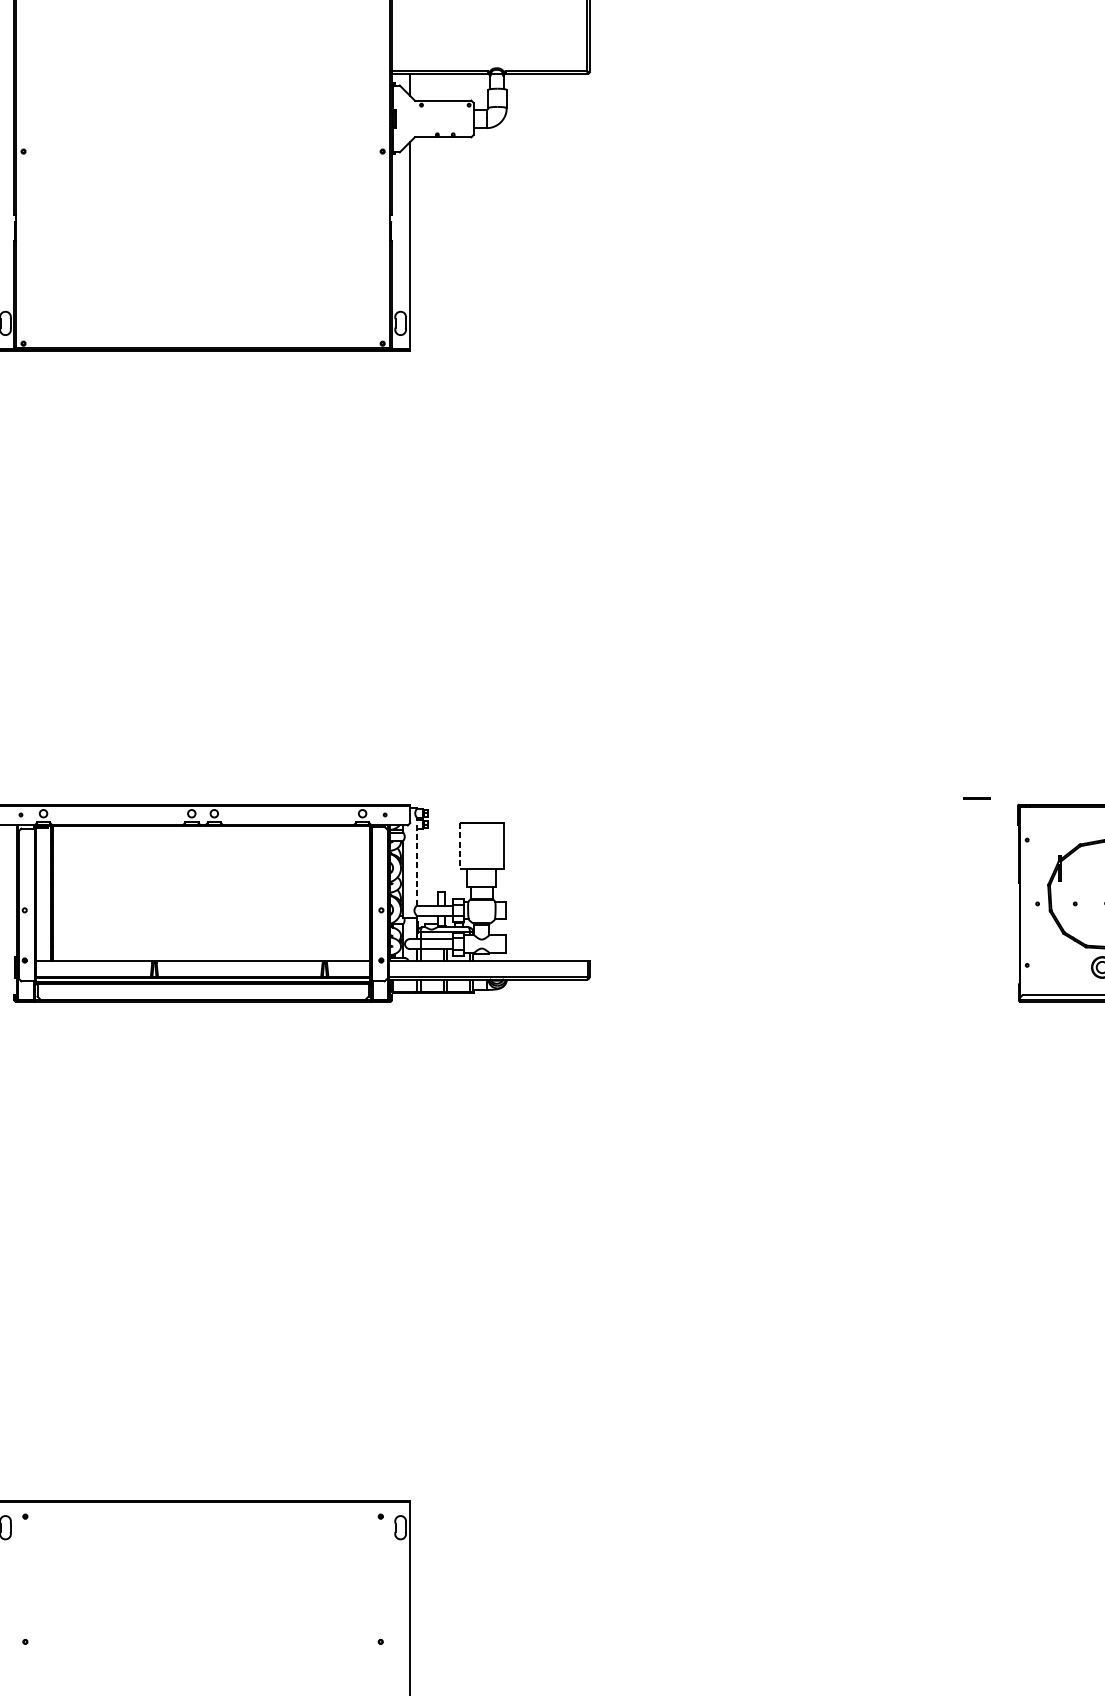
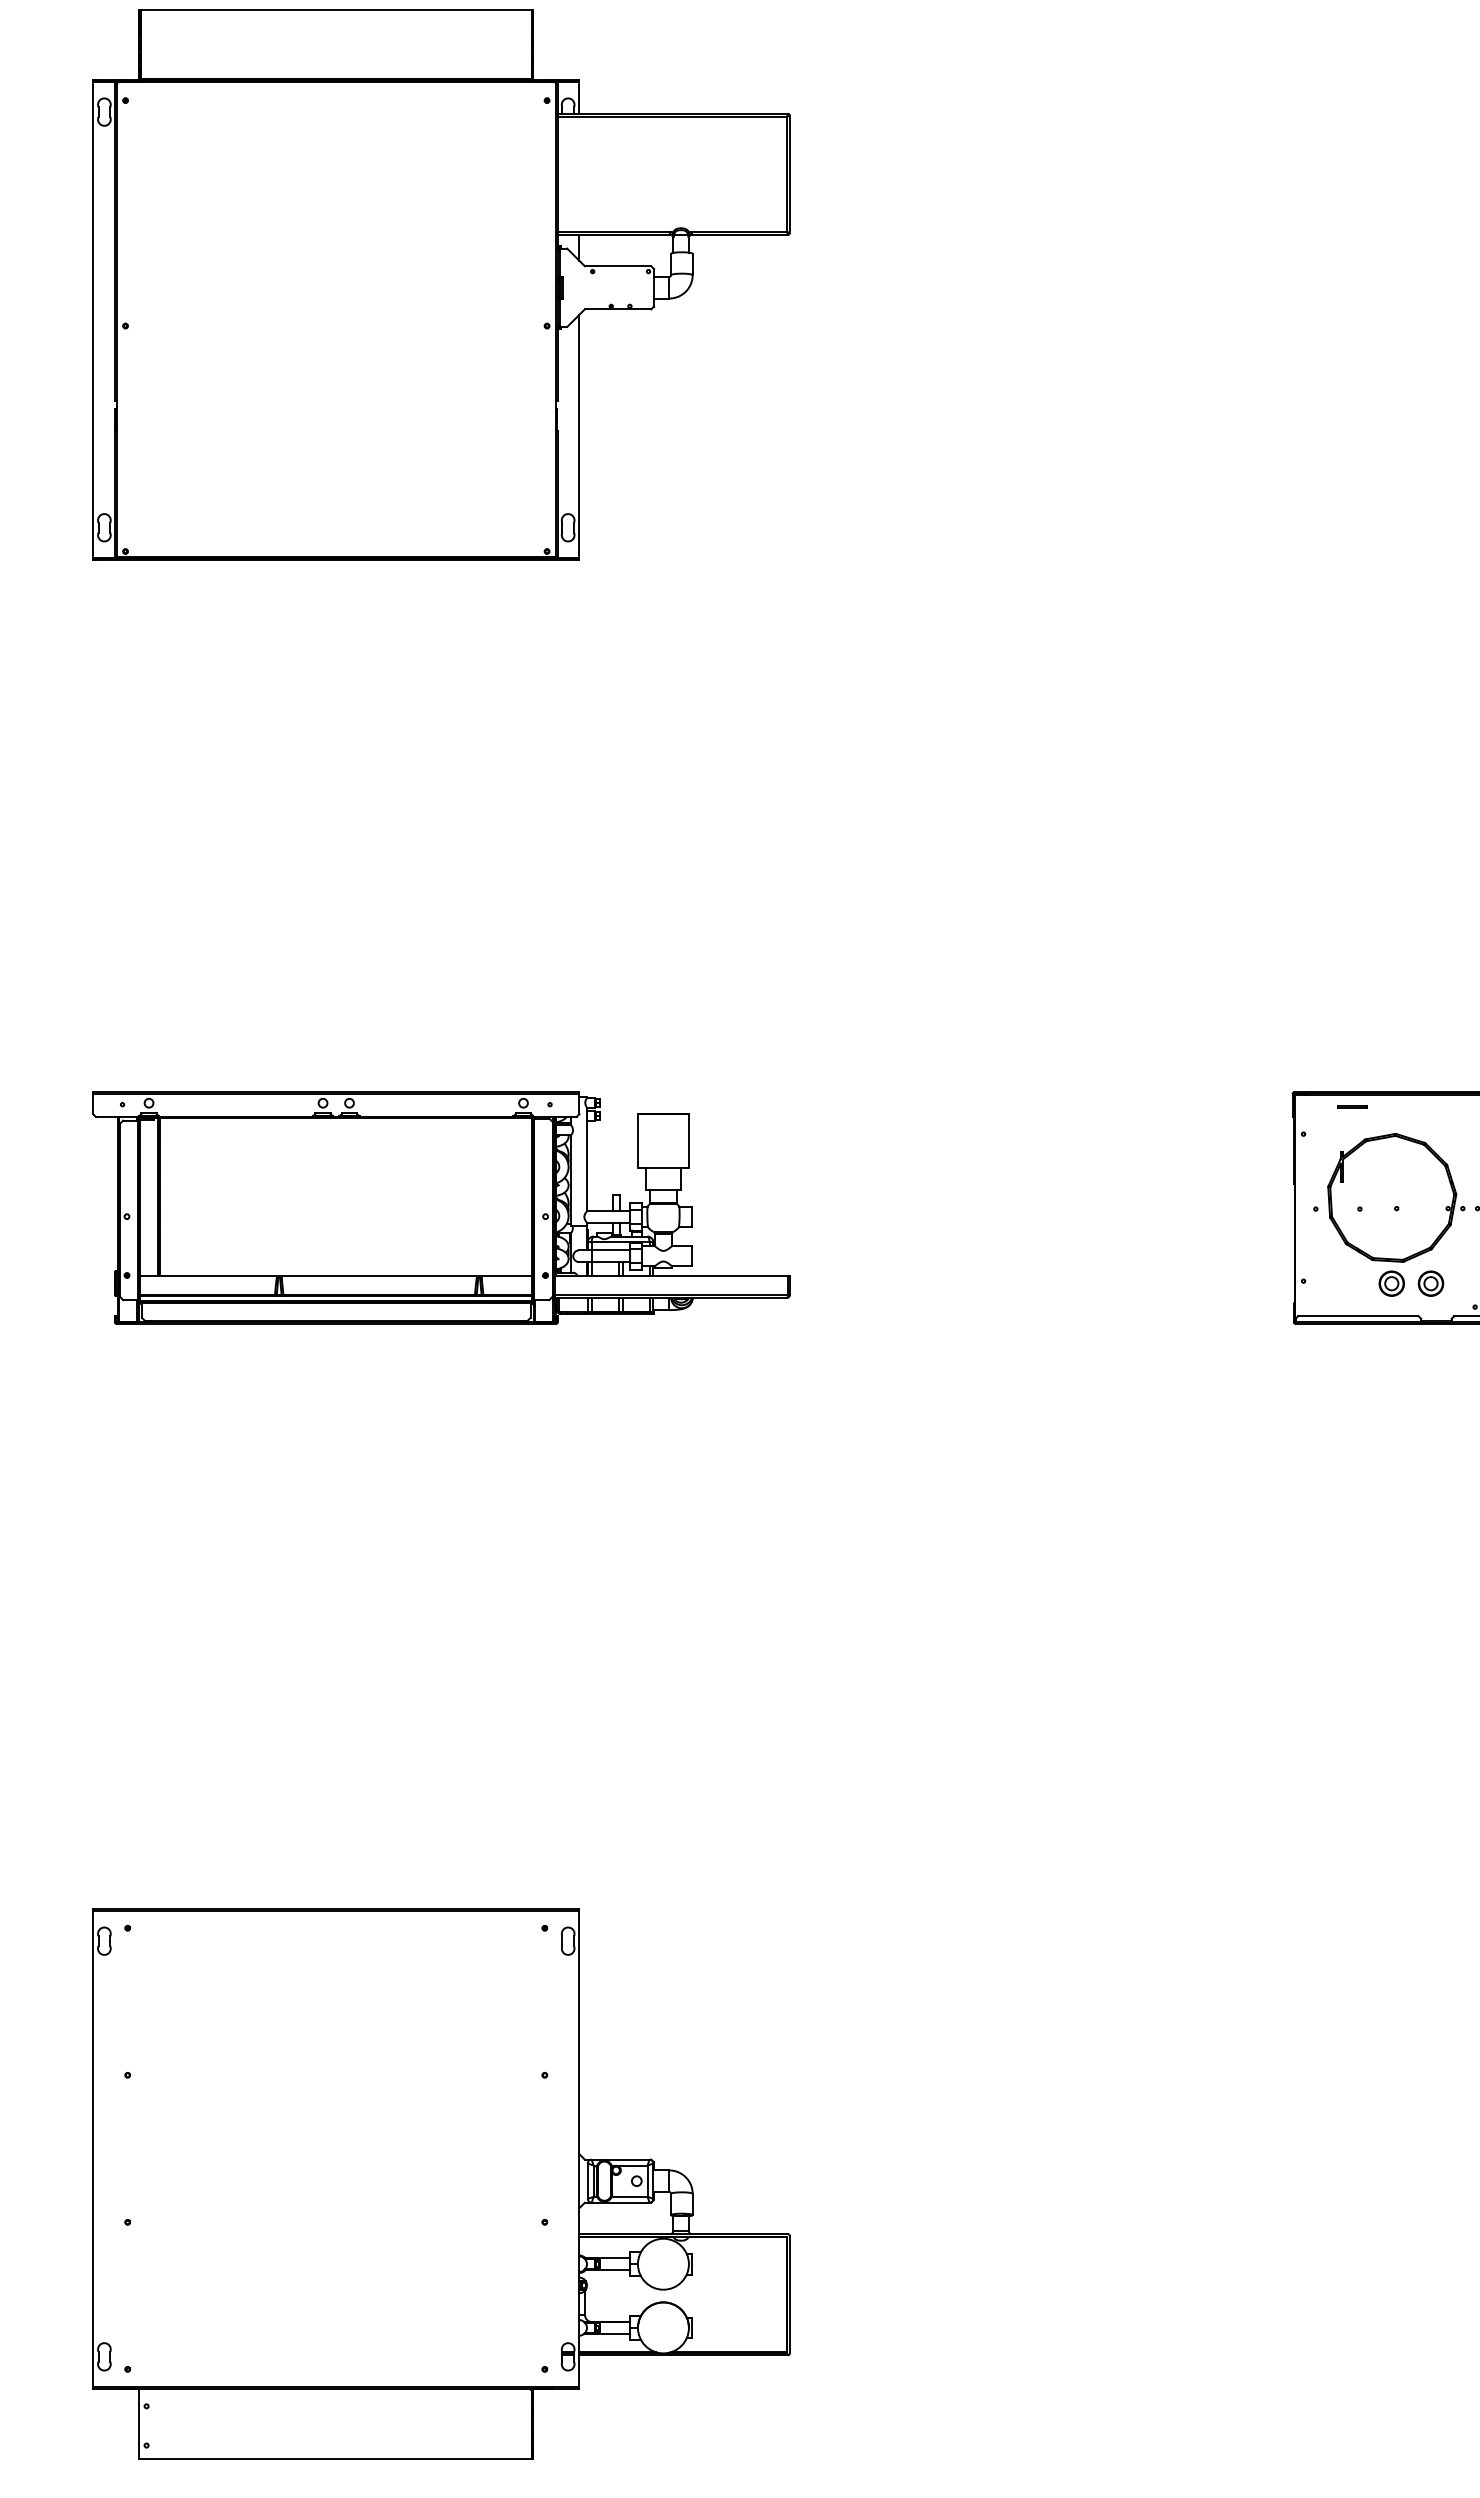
line: (976, 797) -> (1352, 1106), moved
line: (459, 846) -> (637, 1141), dashed -> solid
line: (417, 861) -> (587, 1159), dashed -> solid

